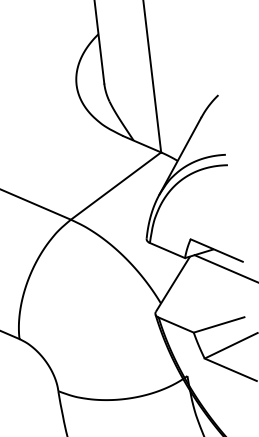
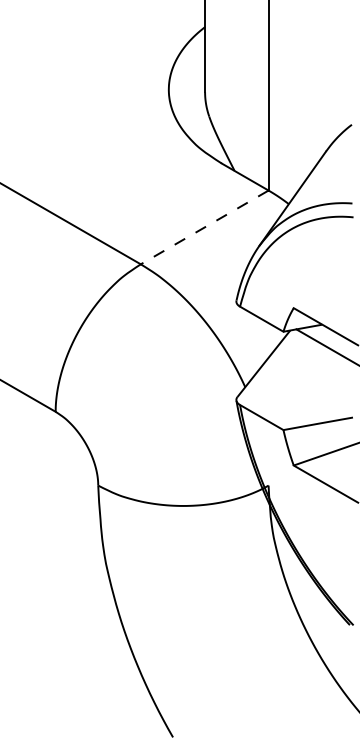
line: (115, 186) -> (204, 227), solid -> dashed

